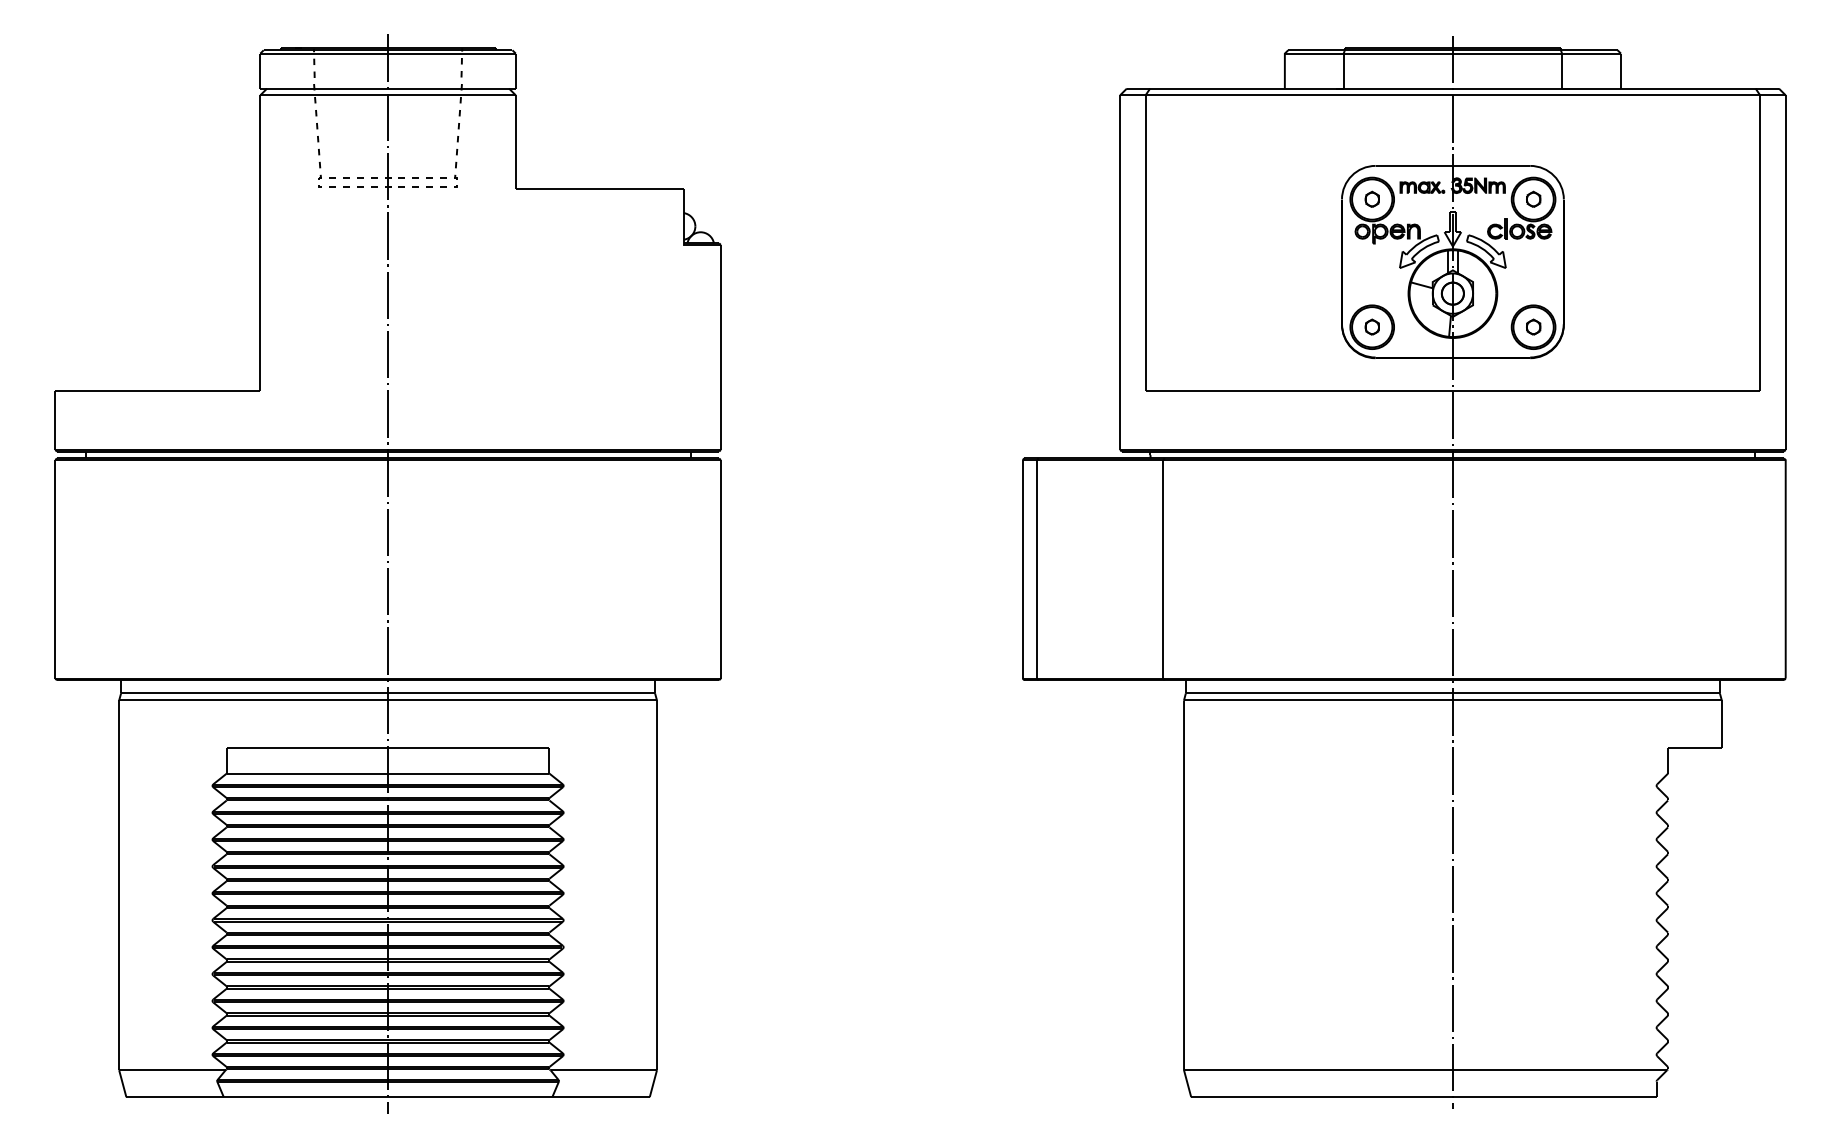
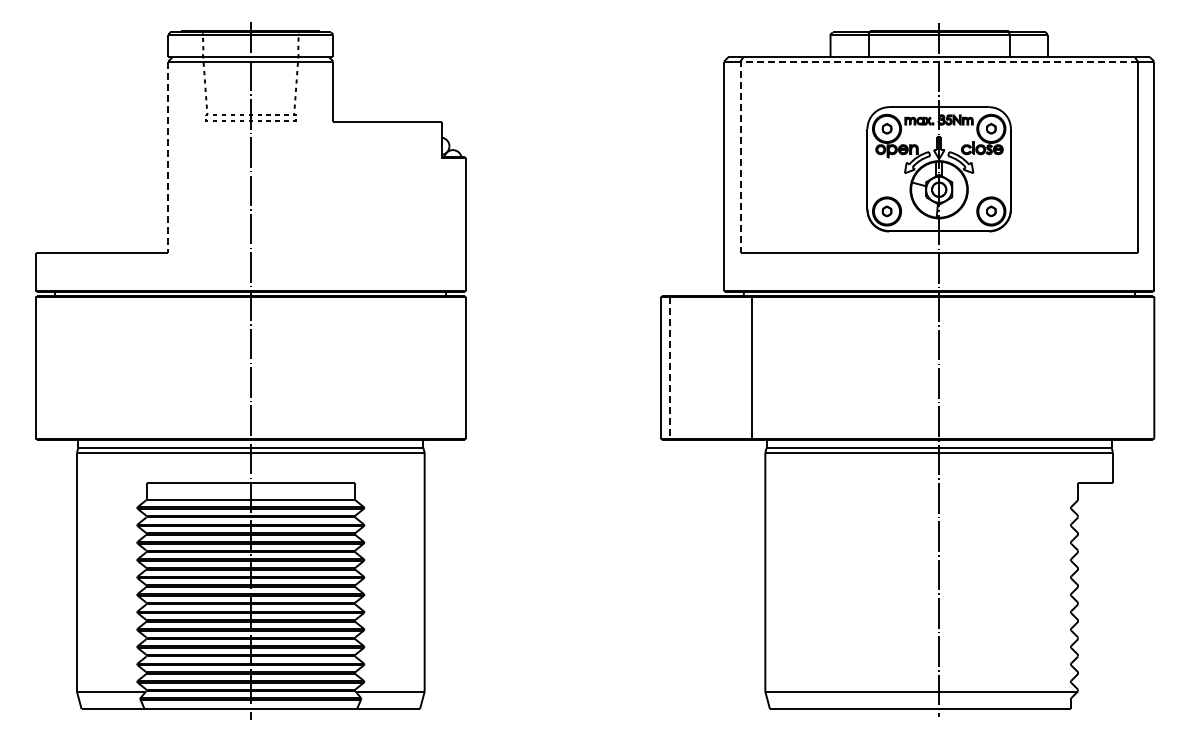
line: (1303, 95) -> (842, 61), solid -> dashed
line: (260, 243) -> (168, 157), solid -> dashed
line: (1037, 568) -> (670, 367), solid -> dashed

